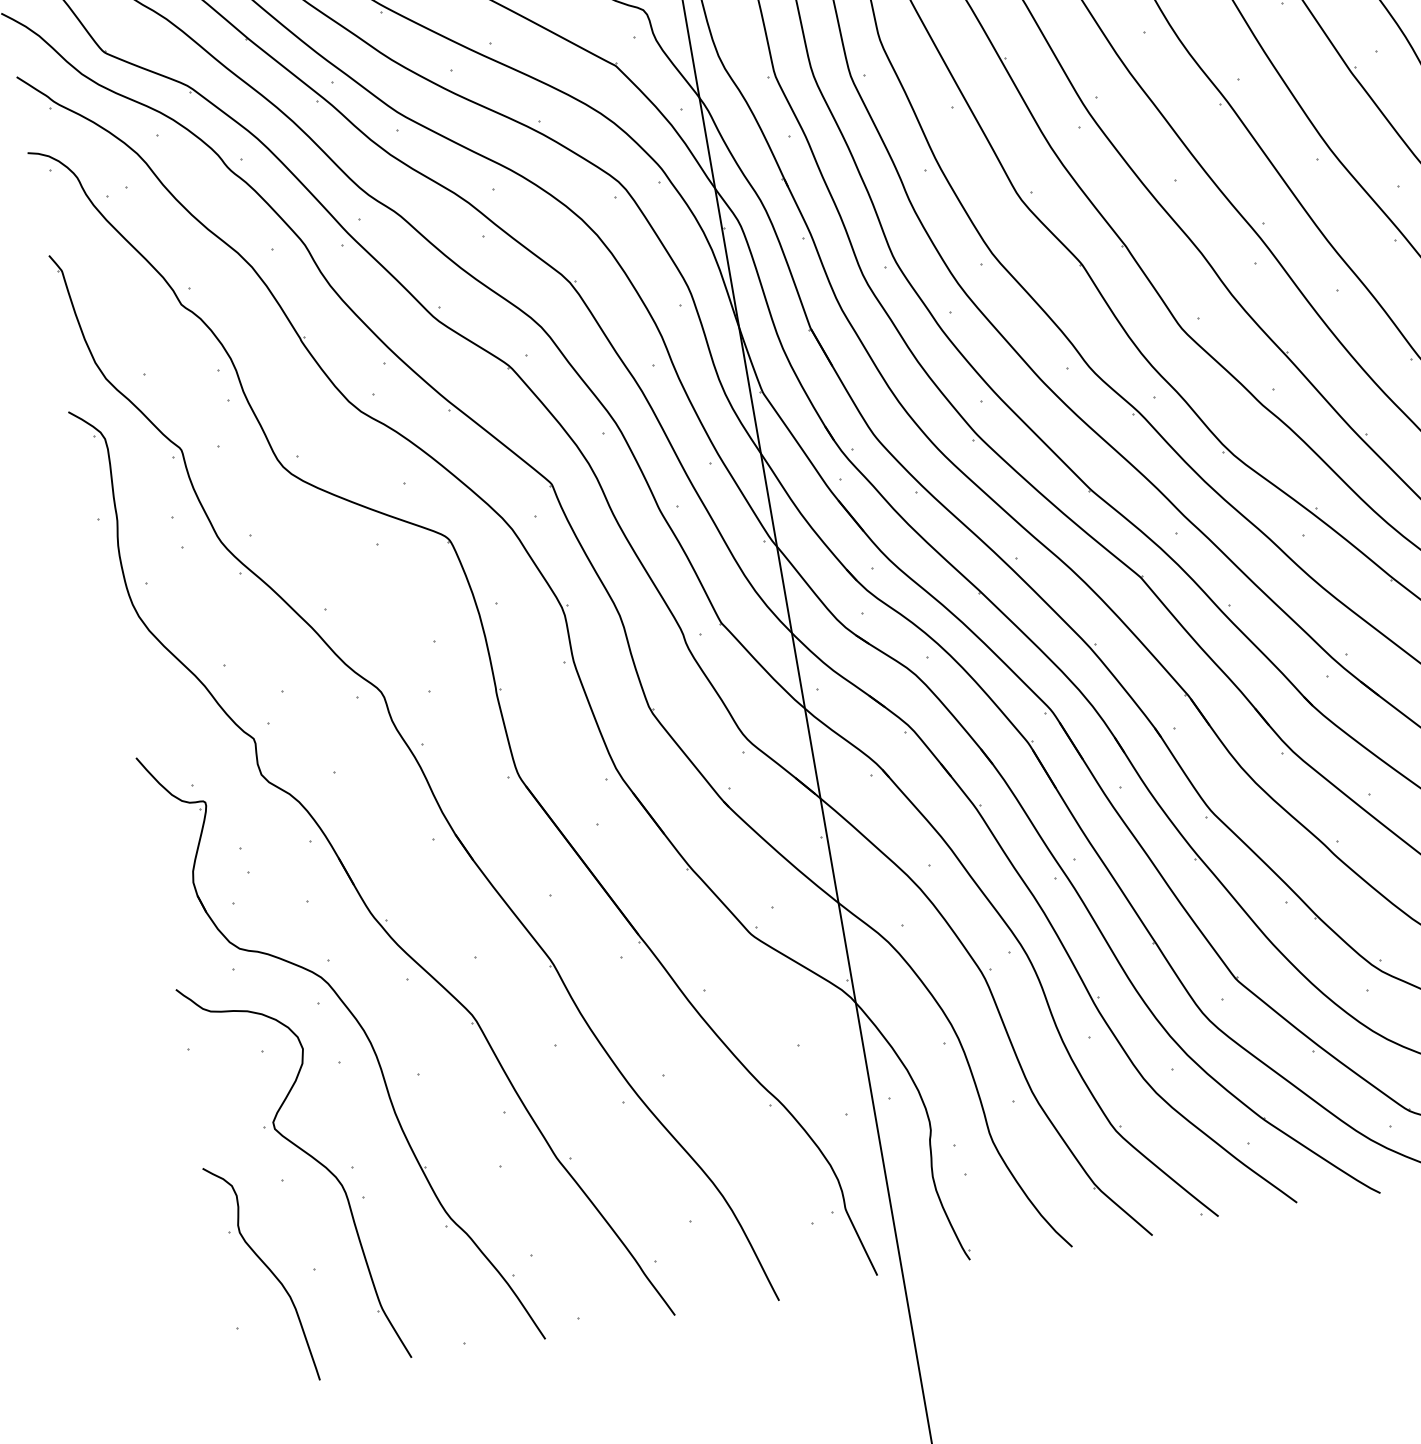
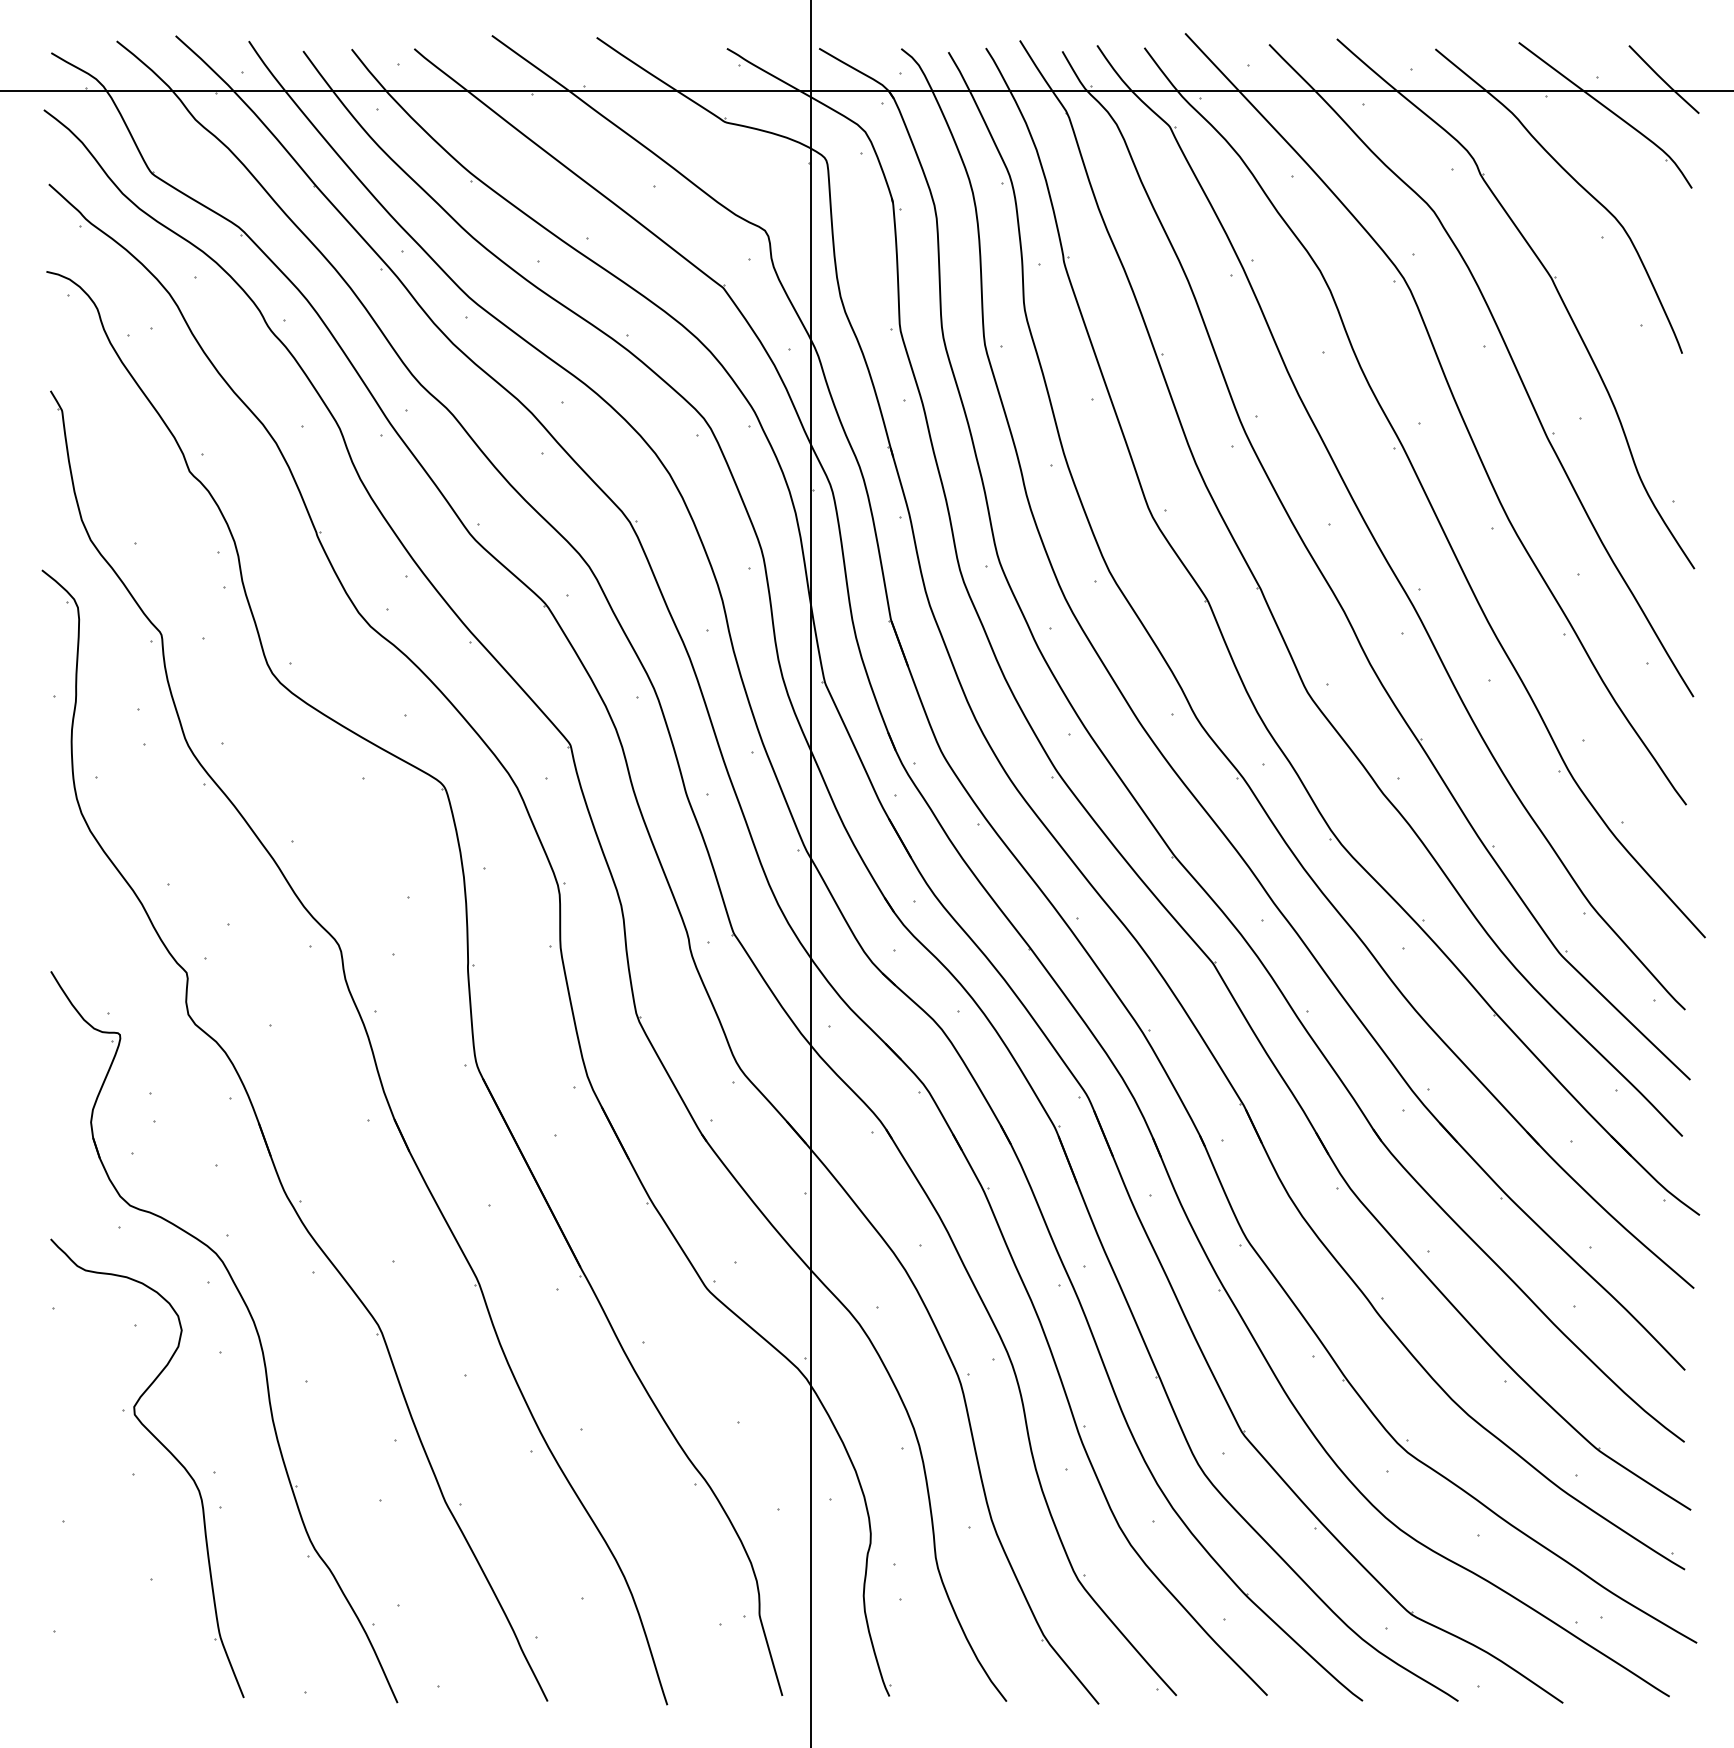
curve: (266, 1267) -> (98, 1568), removed

